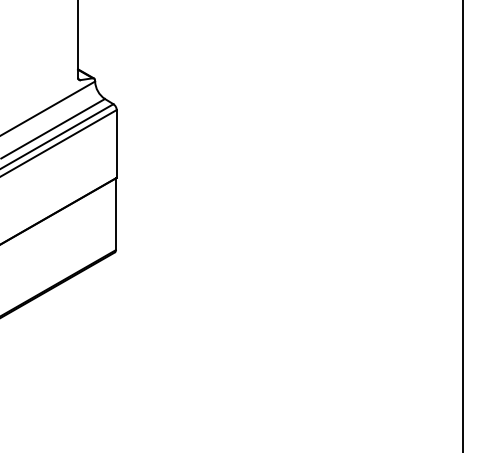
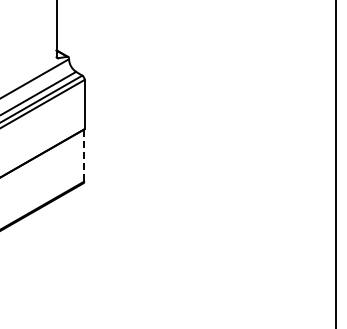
line: (116, 215) -> (84, 156), solid -> dashed

